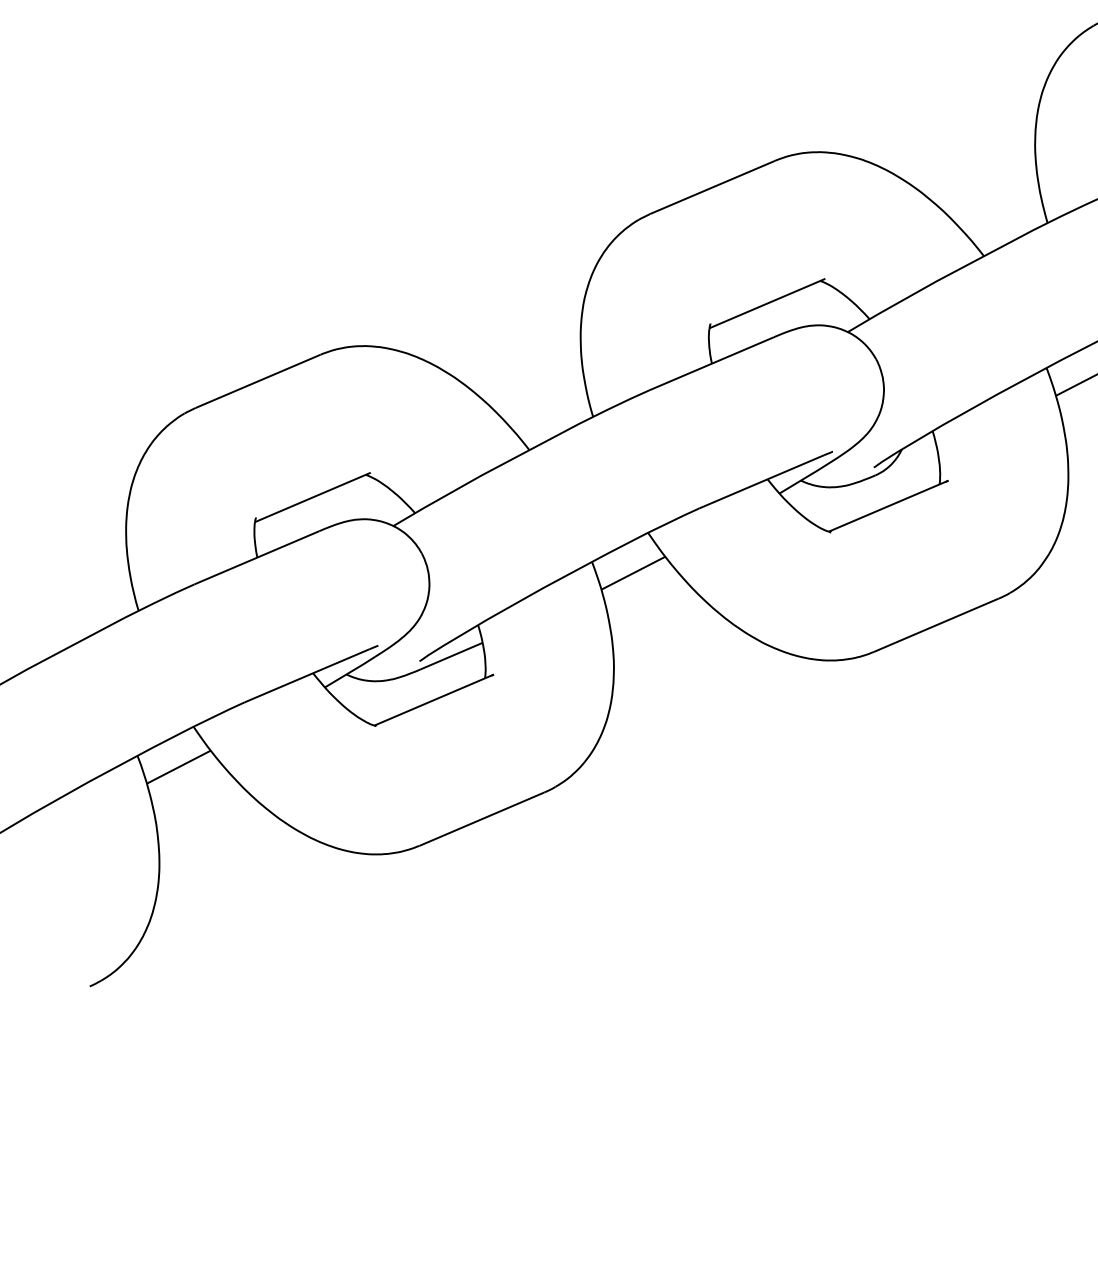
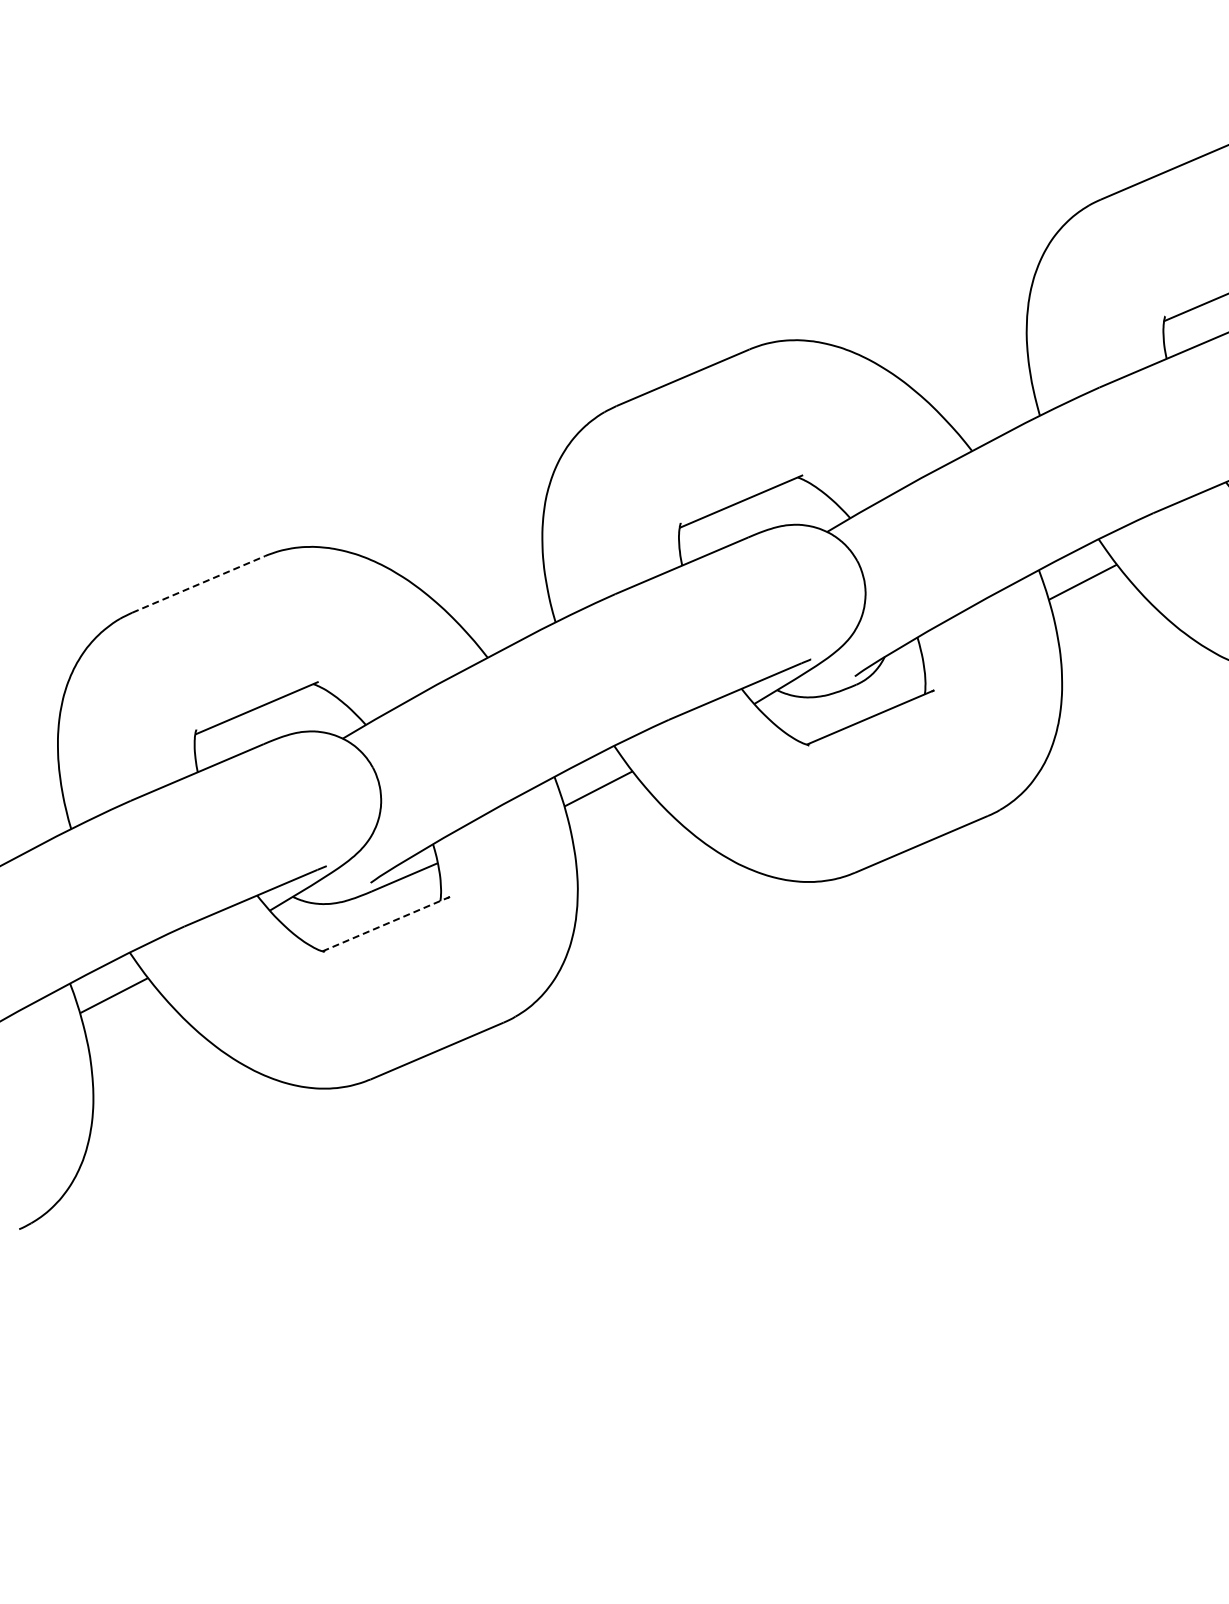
line: (258, 381) -> (199, 584), solid -> dashed
line: (434, 699) -> (386, 923), solid -> dashed

